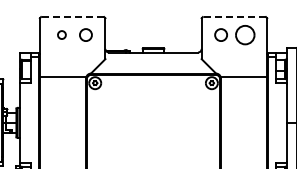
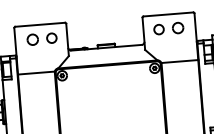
line: (72, 17) -> (40, 25), dashed -> solid
line: (234, 17) -> (168, 14), dashed -> solid
part: (61, 34) -> (32, 39), size x1.67
part: (244, 34) -> (177, 27), size x0.71

